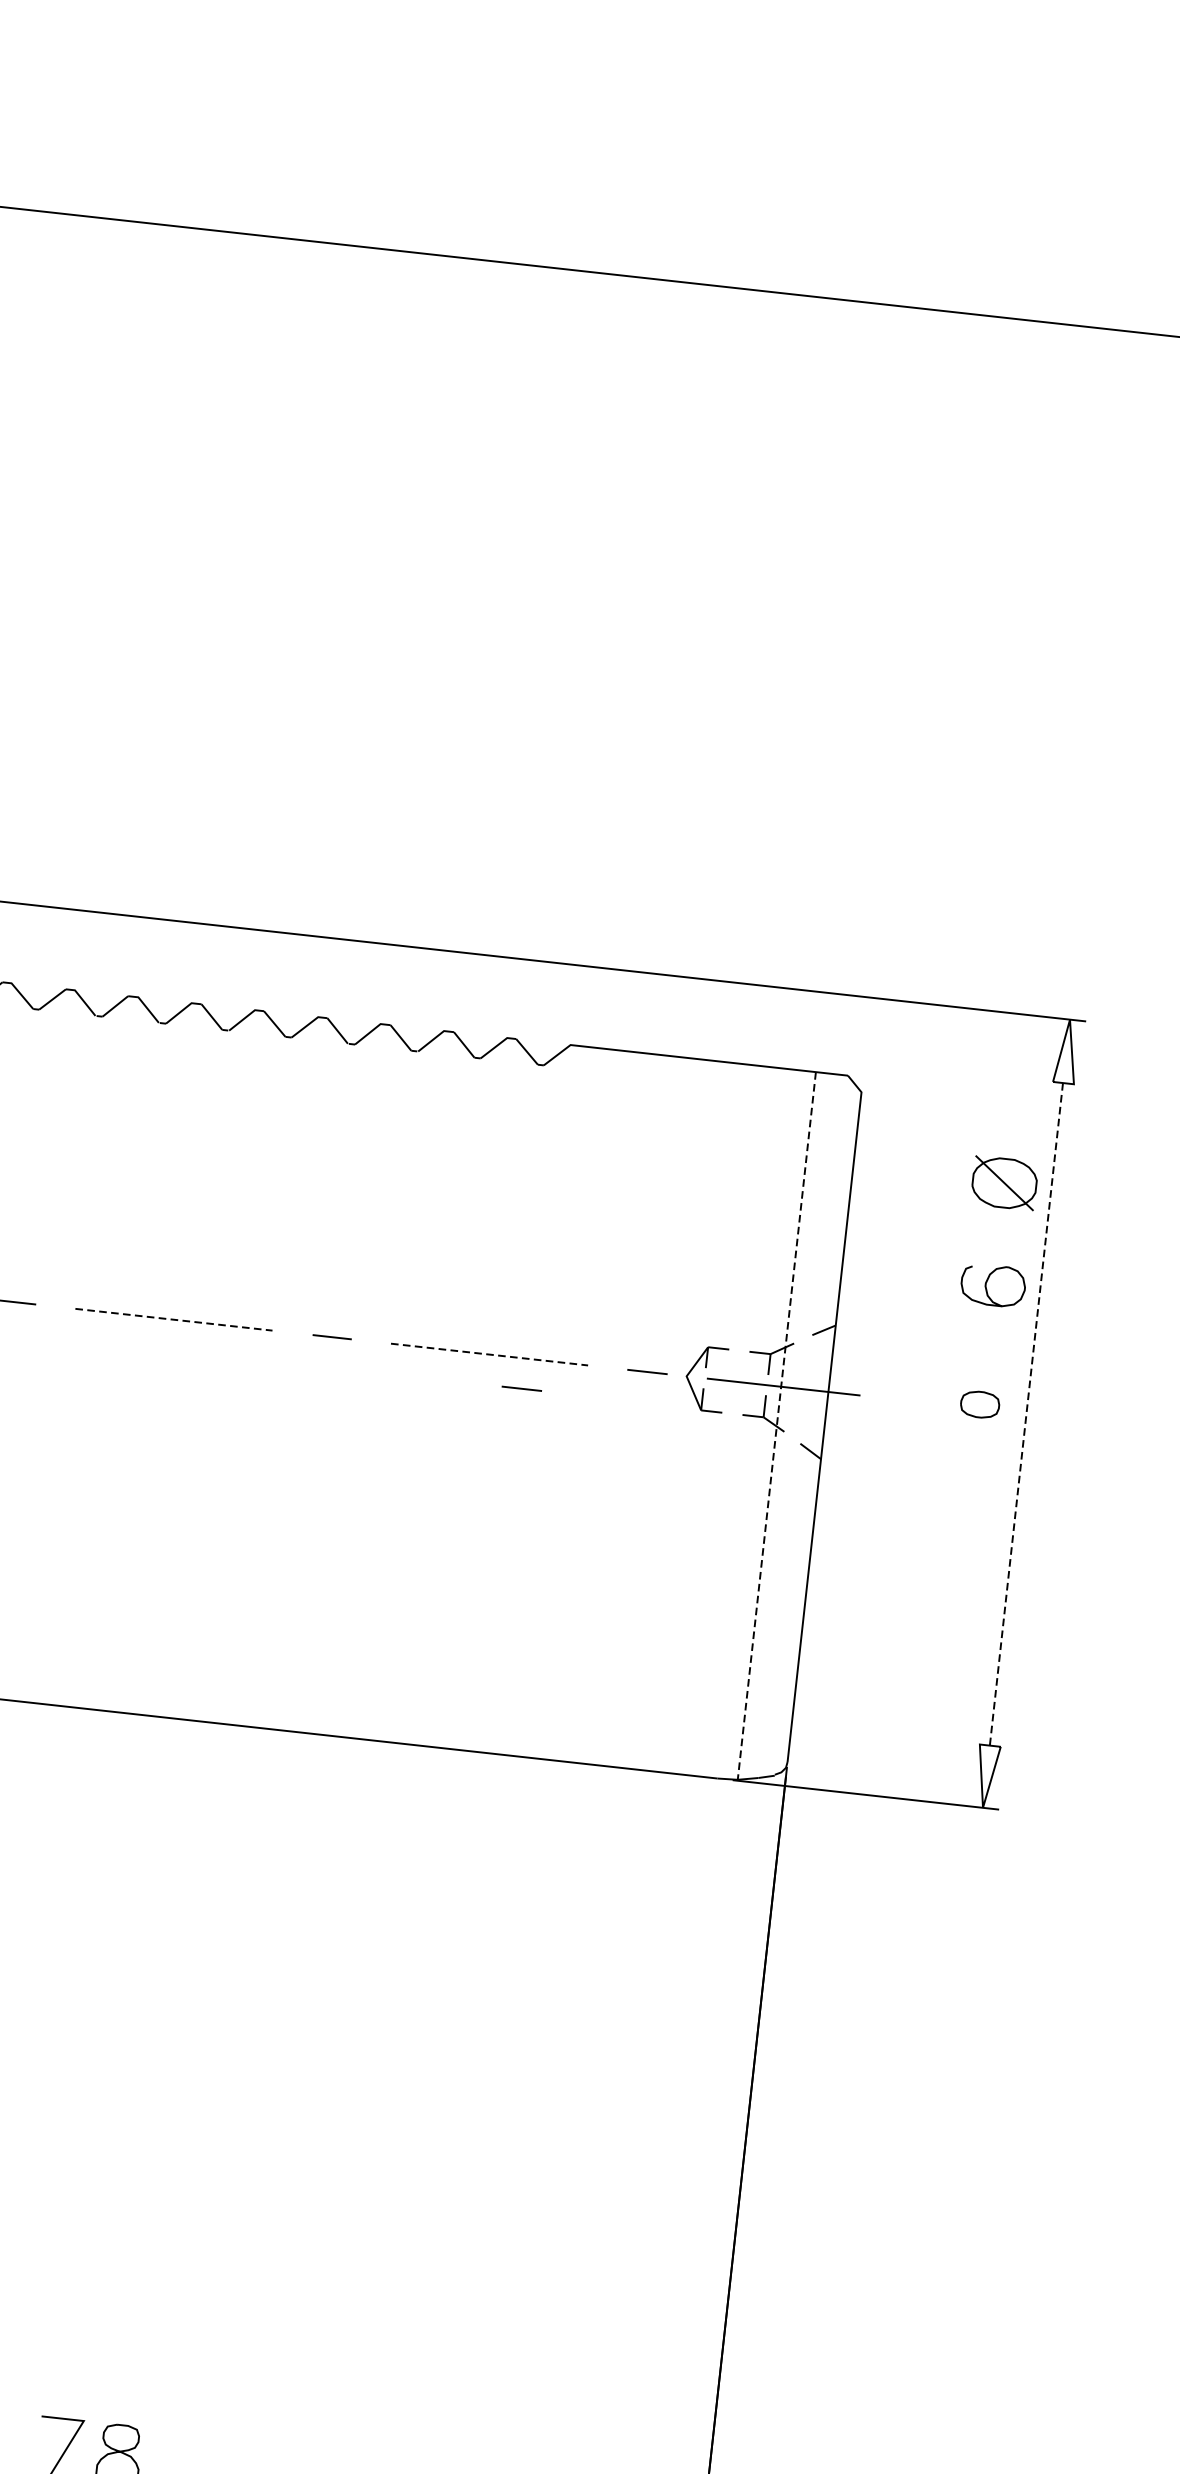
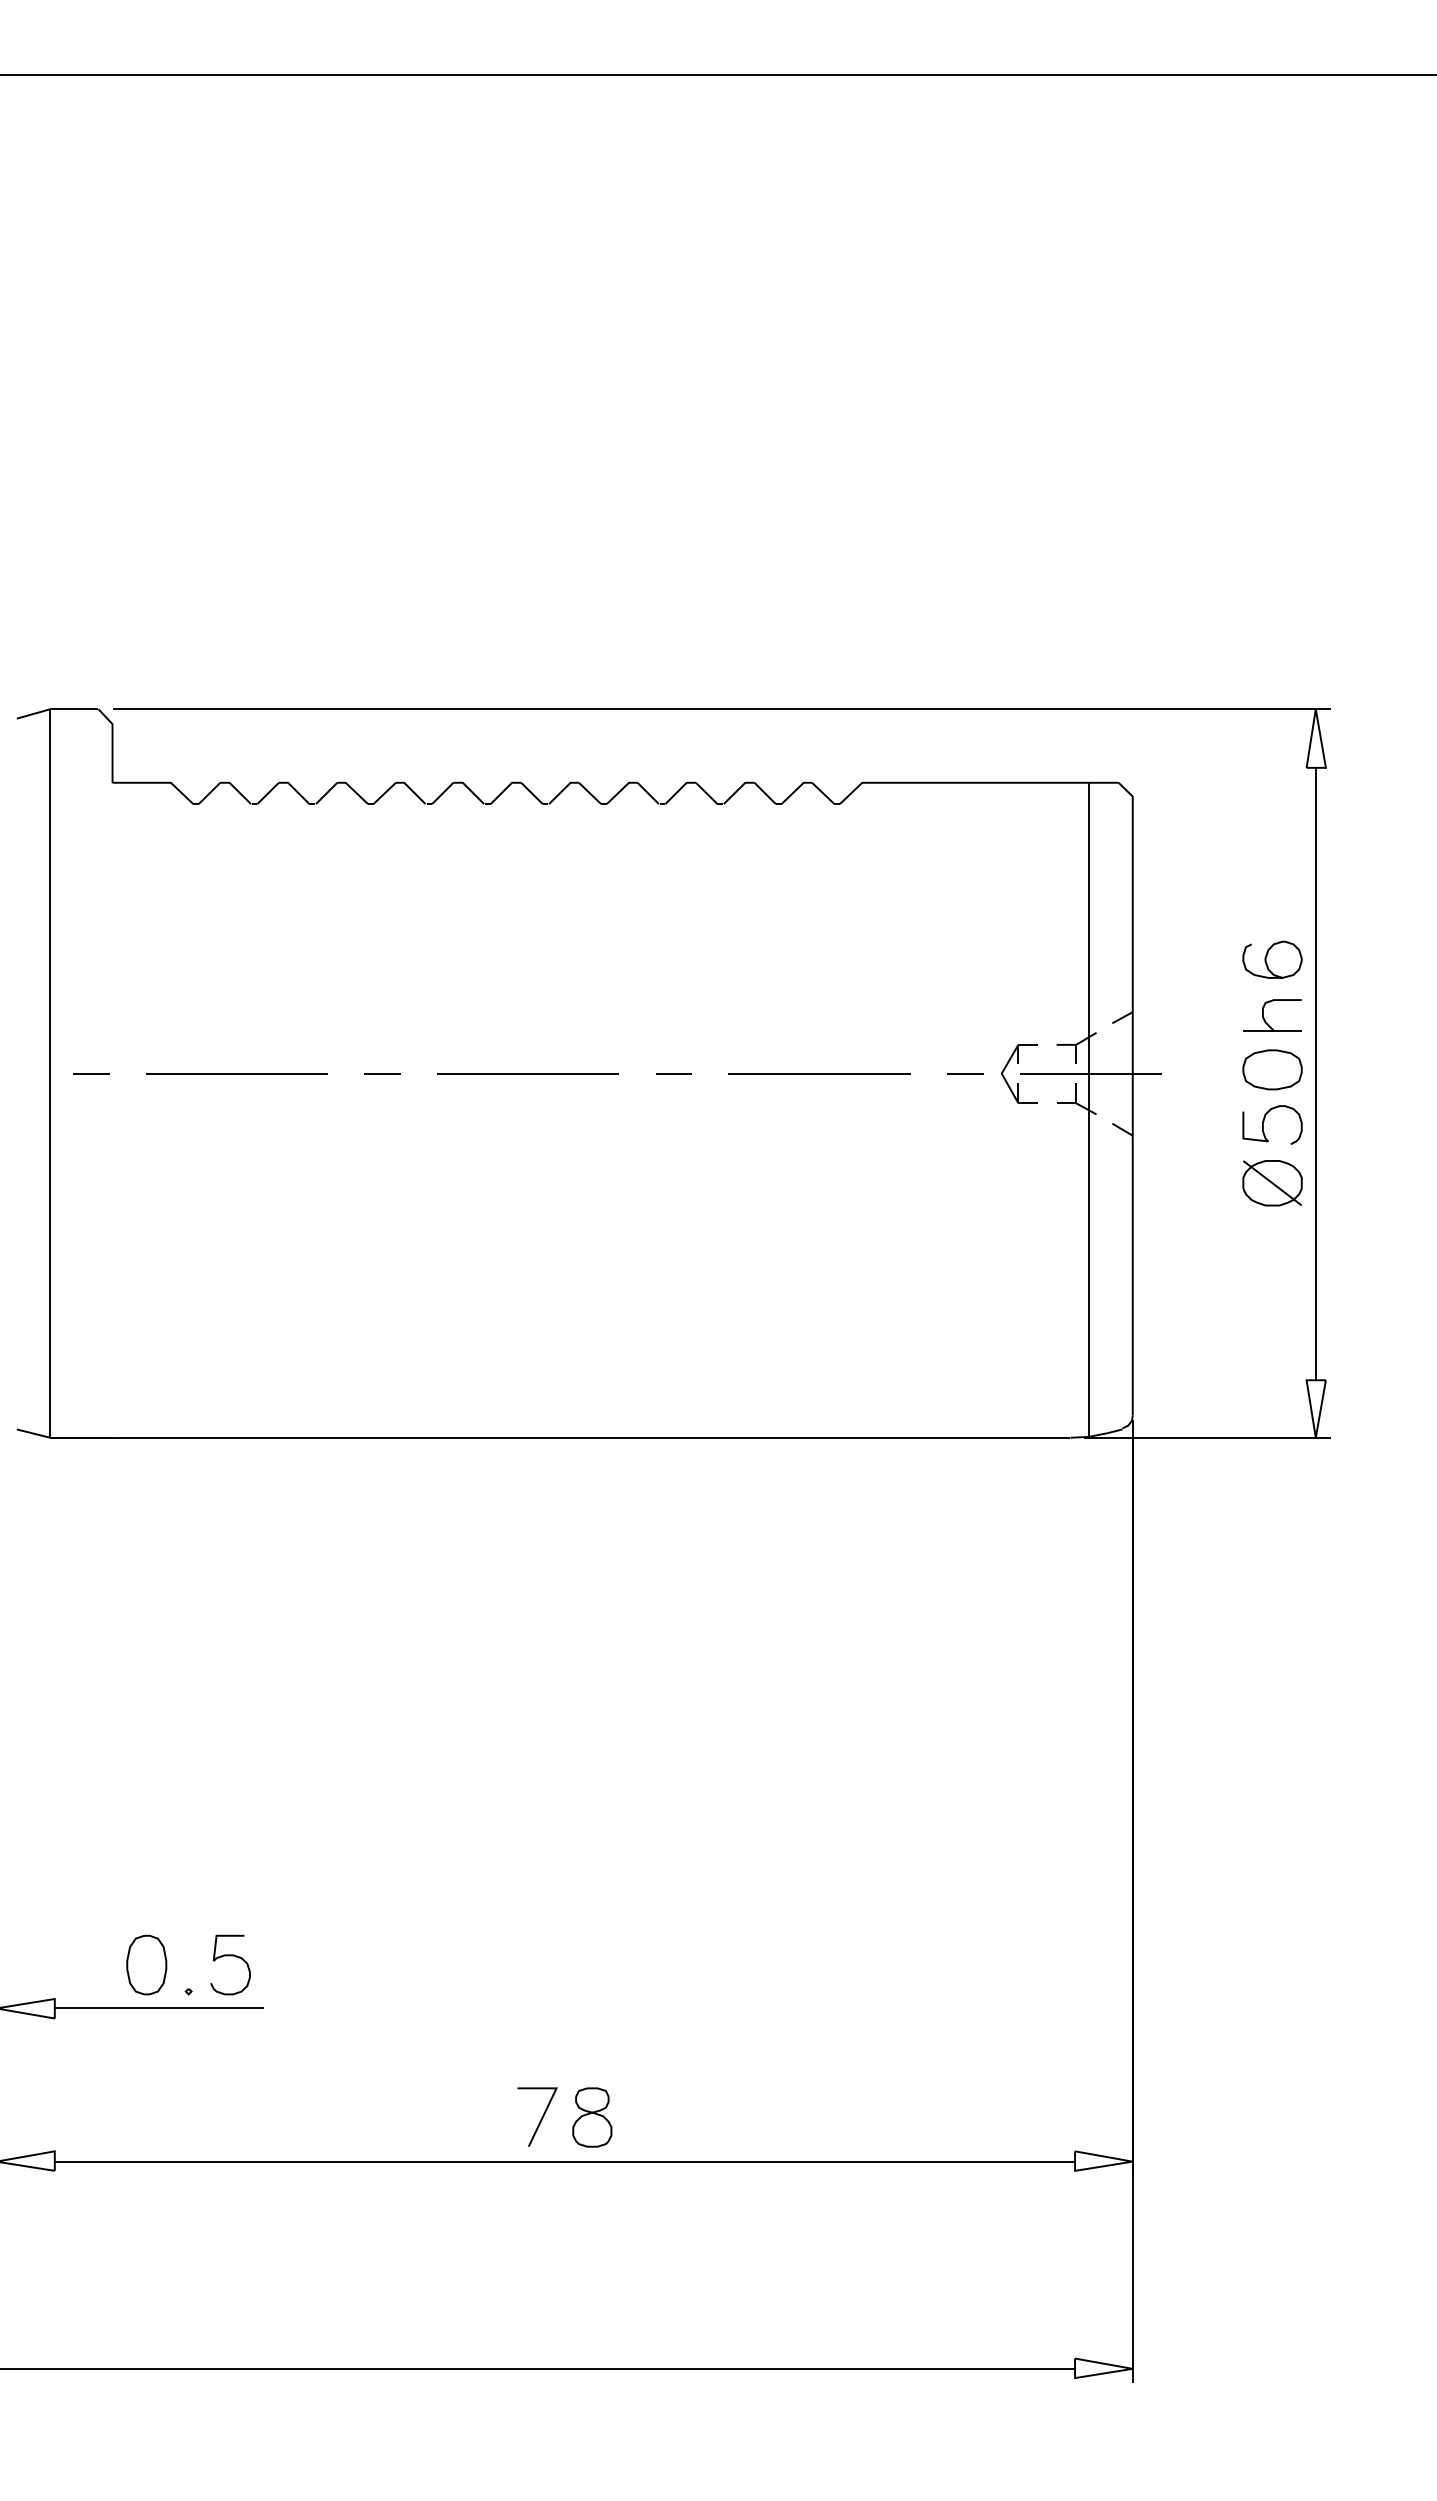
part: (1004, 1183) -> (1272, 1183), moved
line: (174, 1319) -> (528, 1073), dashed -> solid
part: (978, 1349) -> (1265, 1019), added
line: (490, 1354) -> (820, 1073), dashed -> solid
line: (521, 1388) -> (852, 1101), removed
part: (980, 1404) -> (1272, 1069), size x1.67
line: (1026, 1414) -> (1315, 1074), dashed -> solid
line: (777, 1426) -> (1089, 1110), dashed -> solid
curve: (965, 1459) -> (1264, 1121), added

